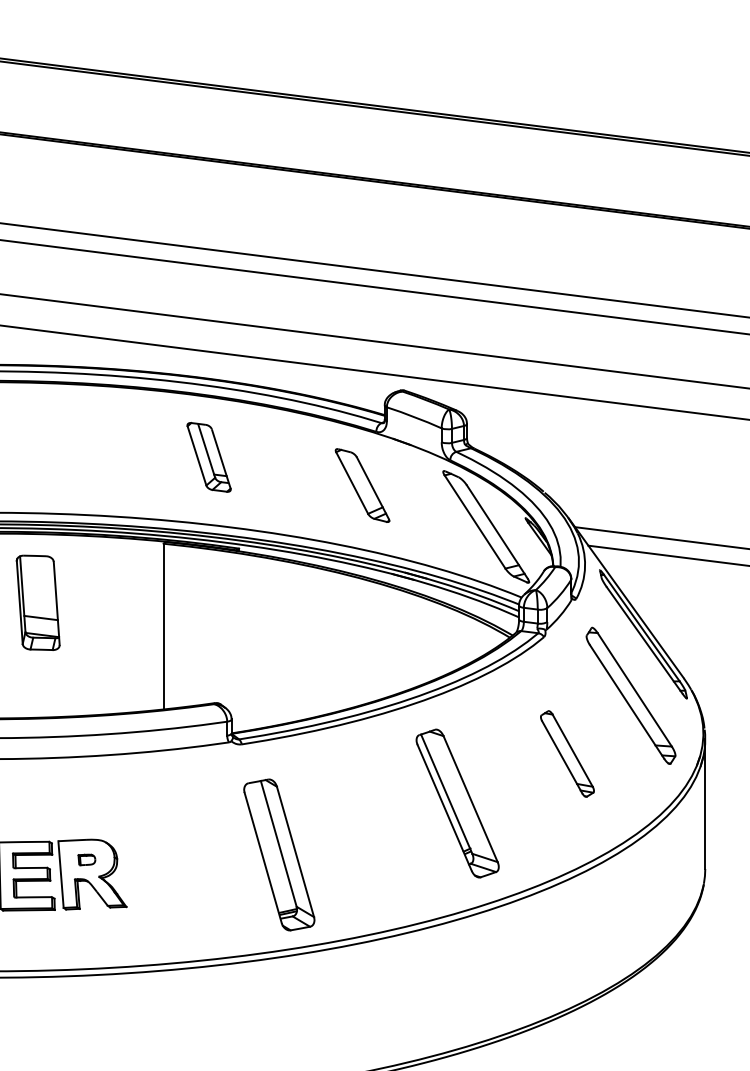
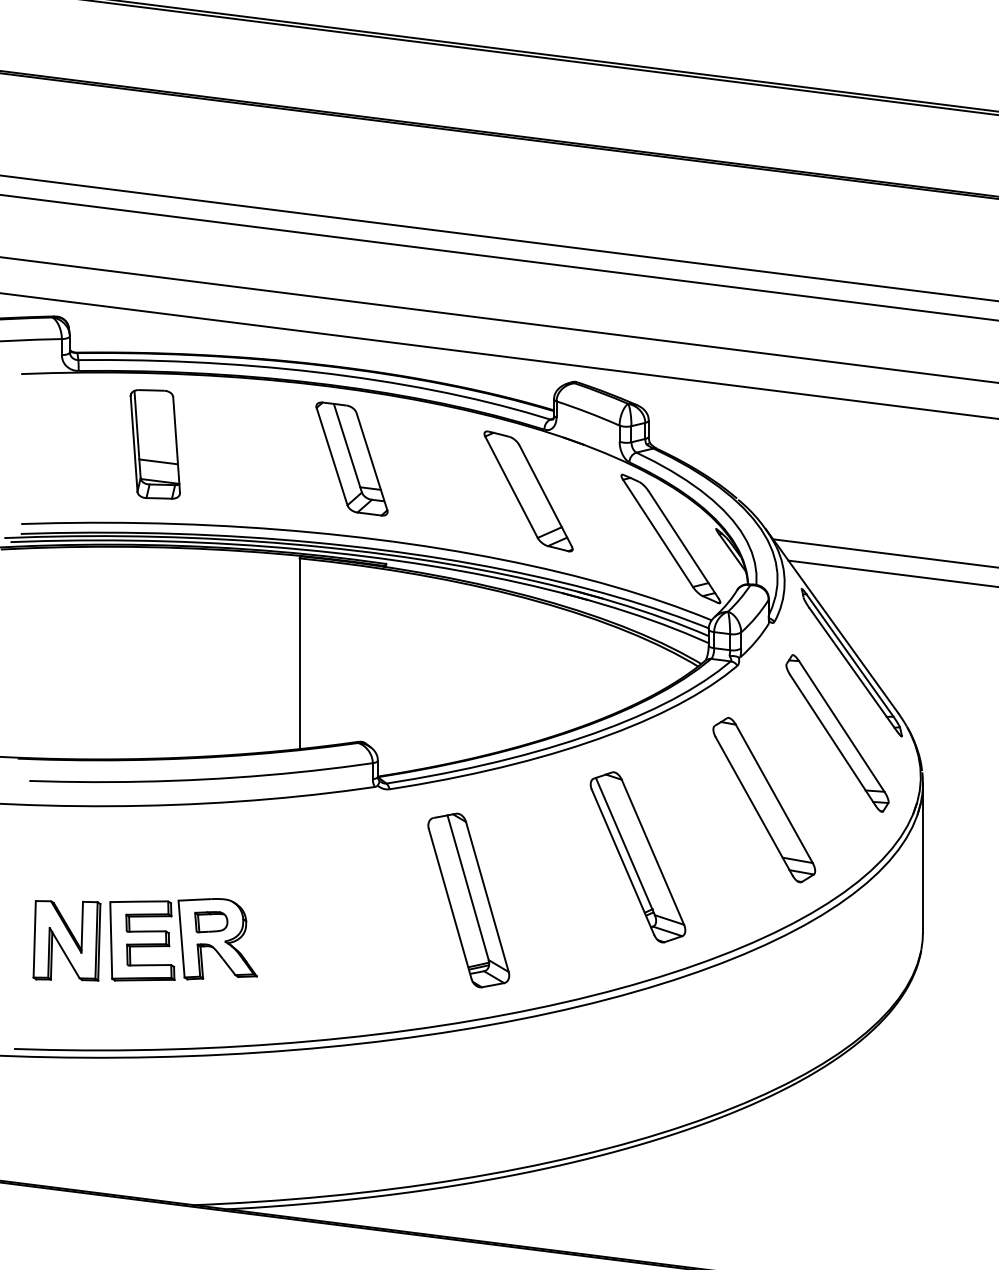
part: (208, 456) -> (351, 458), size x1.43
part: (362, 485) -> (528, 491), size x1.43
part: (37, 602) -> (154, 444), moved
part: (567, 754) -> (764, 800), size x1.67
part: (279, 854) -> (468, 900), moved
part: (87, 860) -> (211, 922), size x1.67

